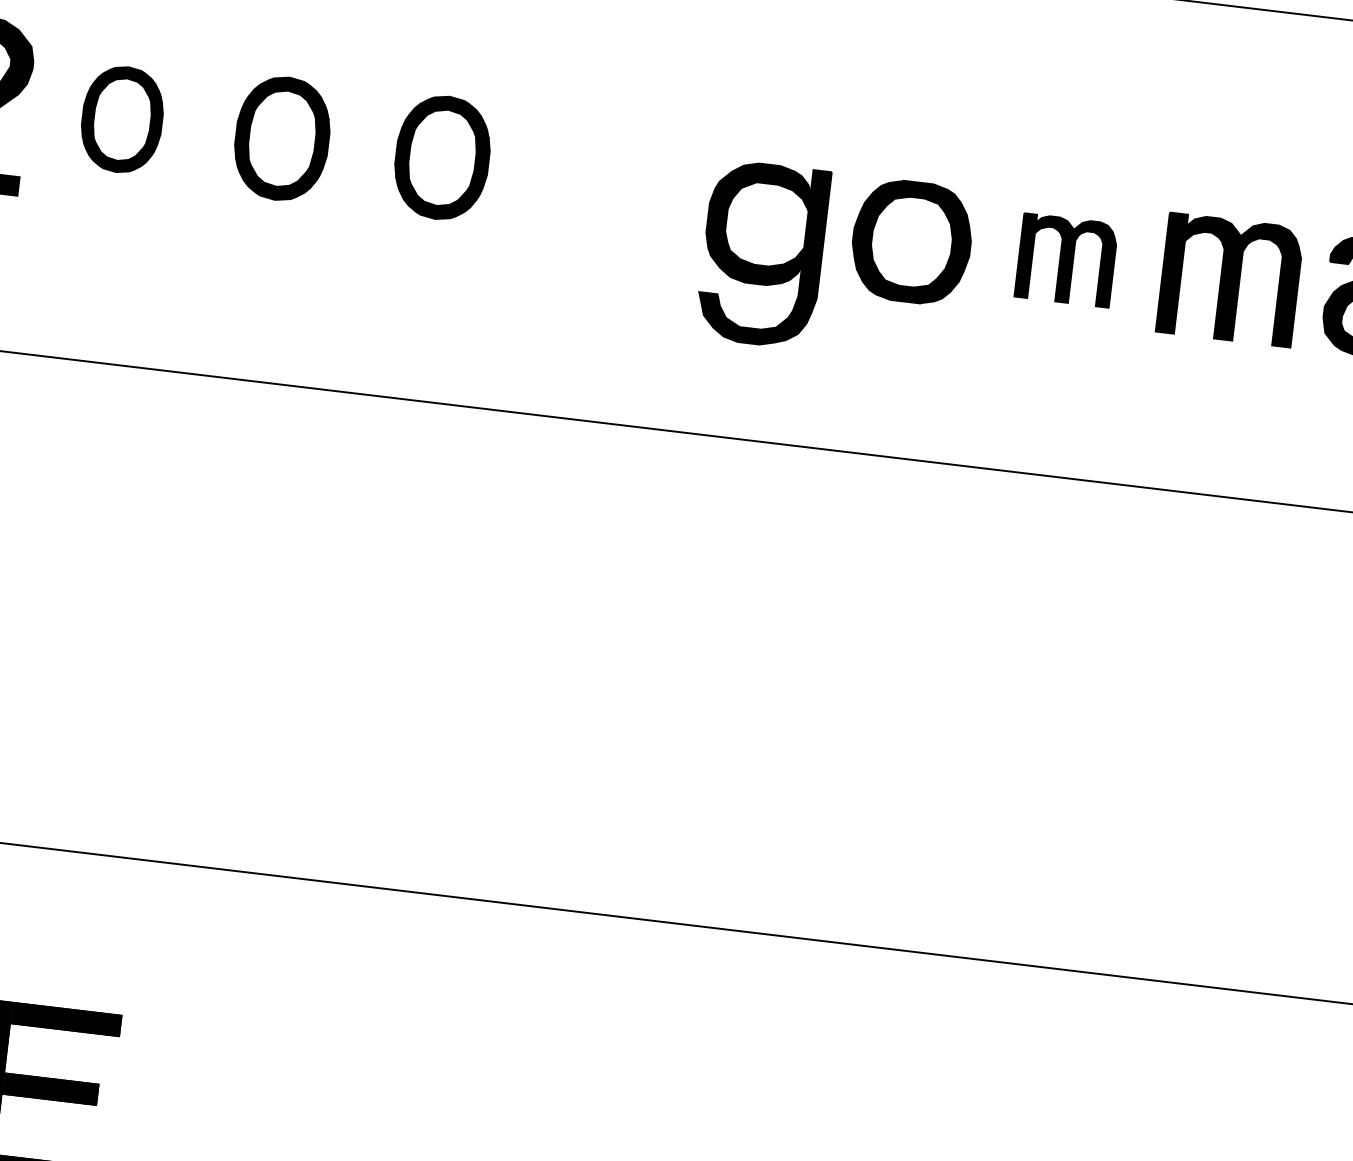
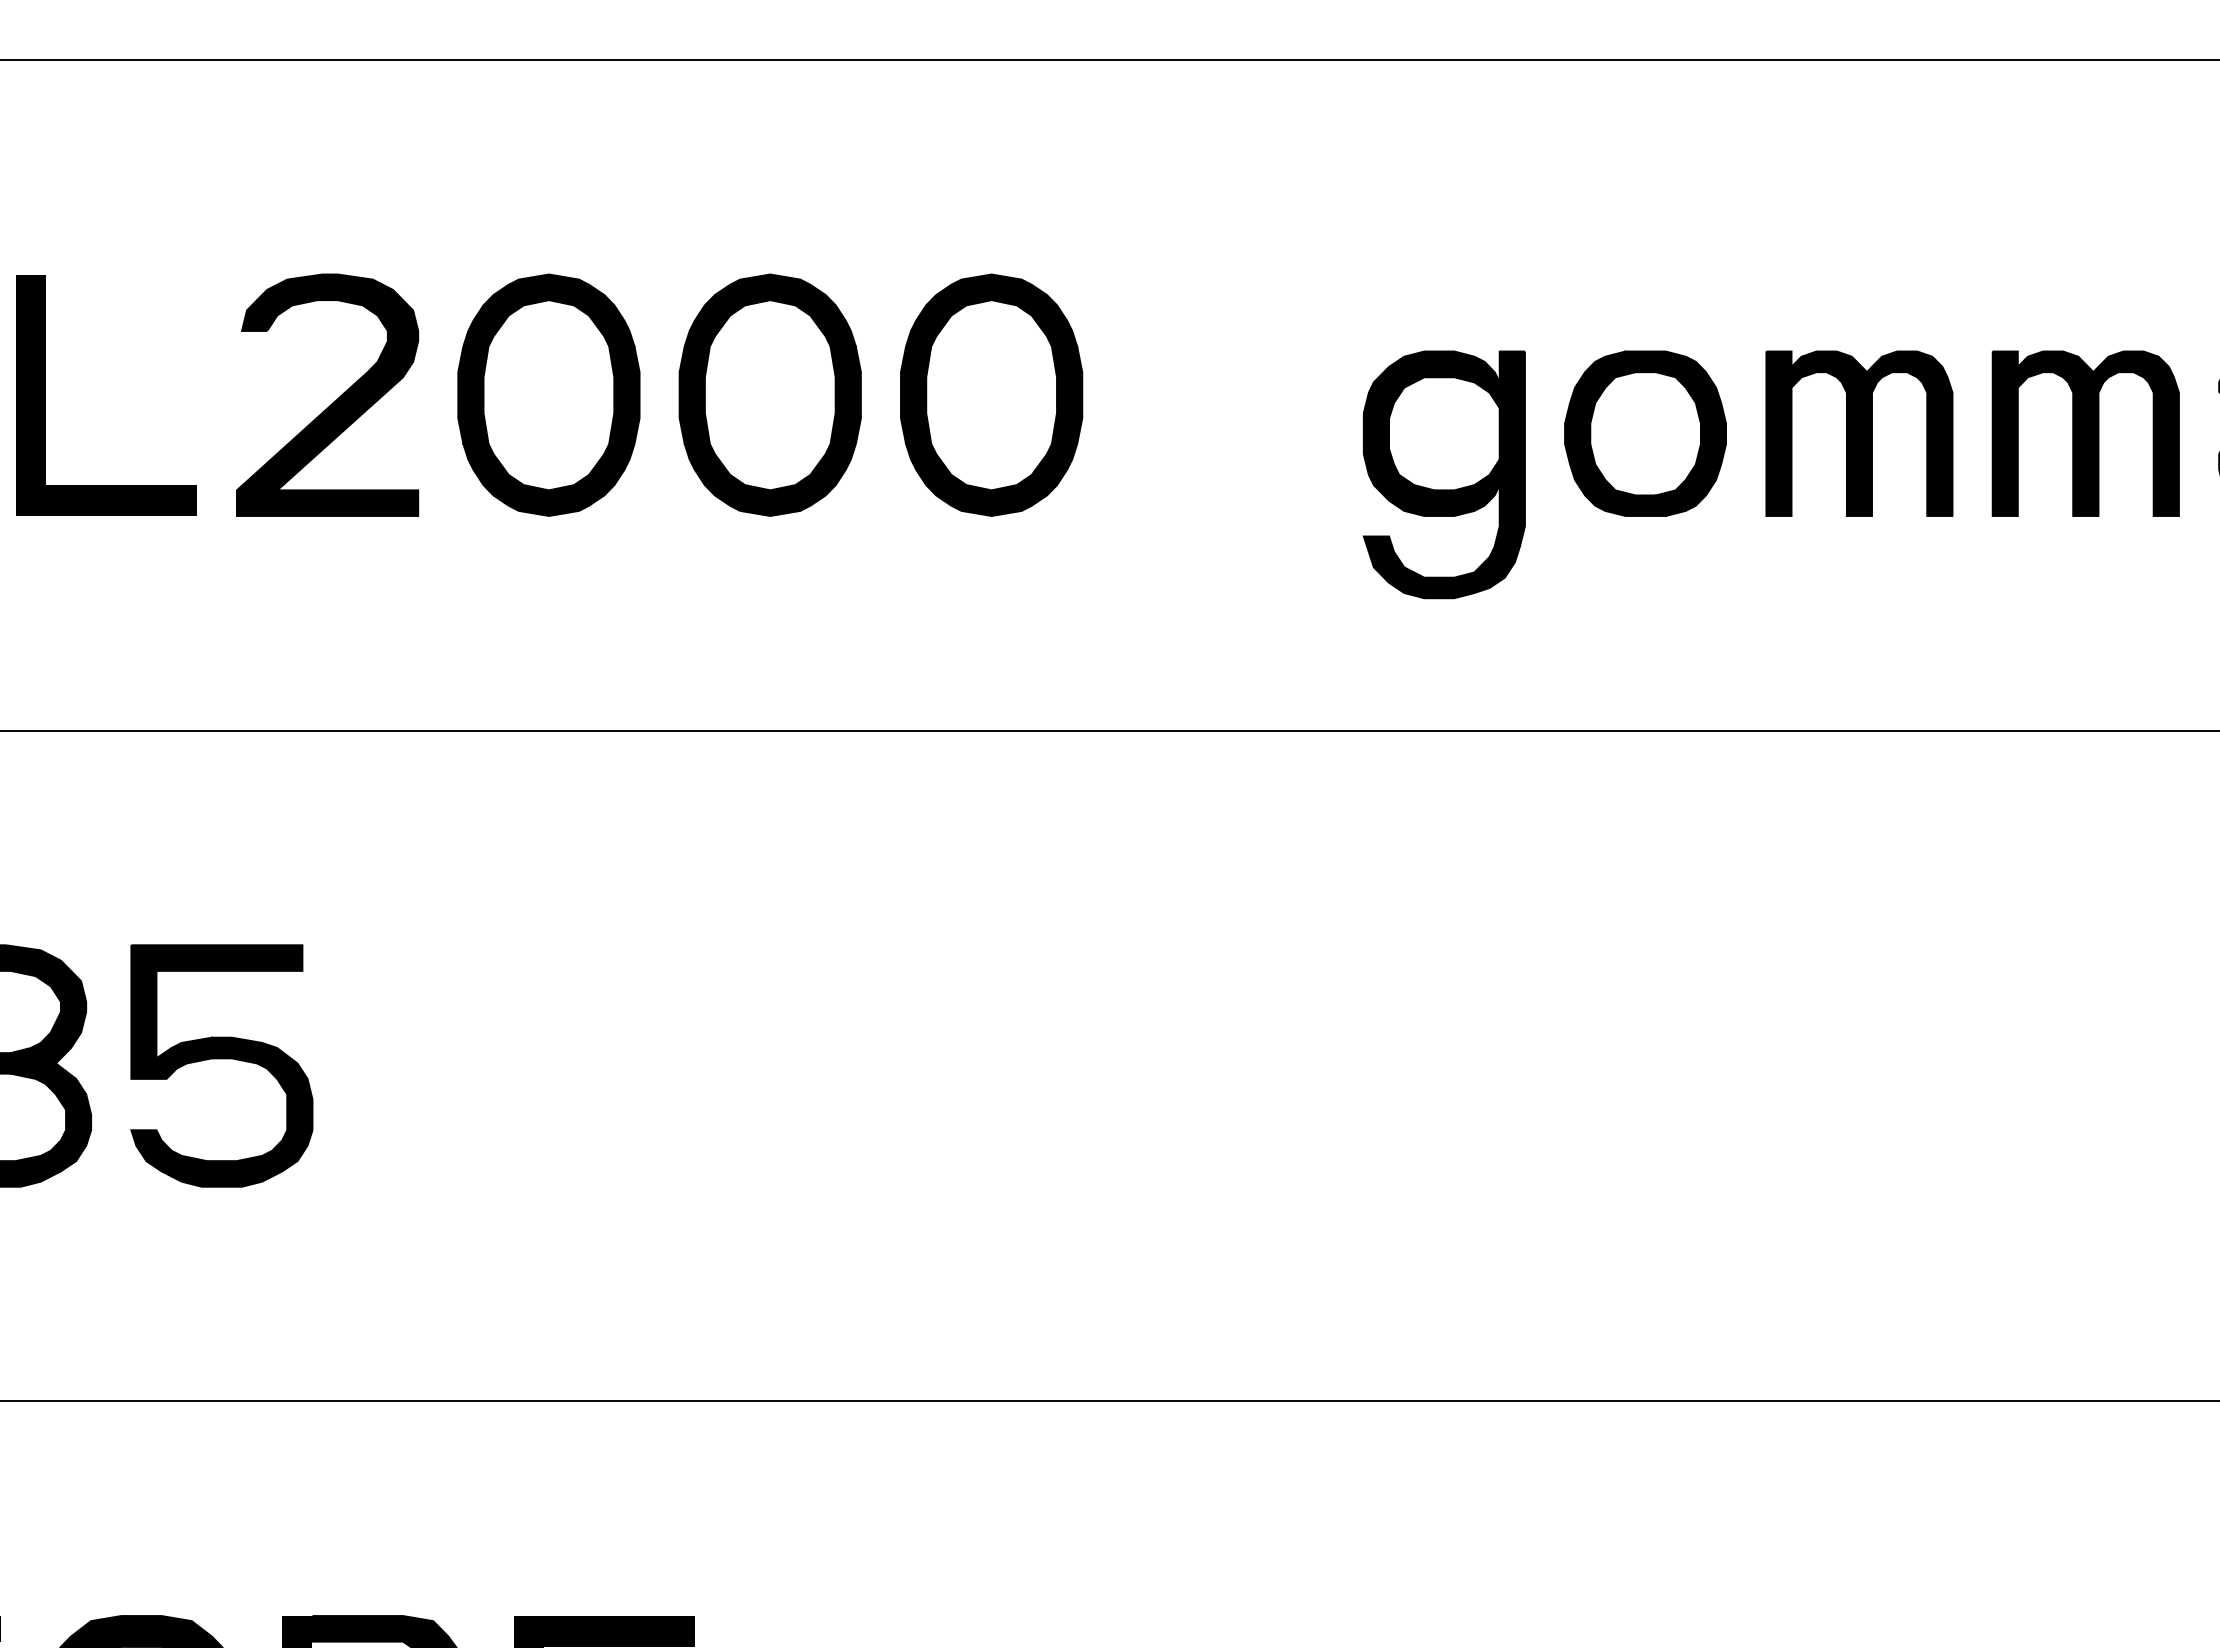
part: (122, 119) -> (548, 394), size x1.67
part: (281, 138) -> (769, 394), size x1.43
part: (442, 157) -> (991, 394), size x1.43
part: (1066, 260) -> (1859, 433), size x1.43

